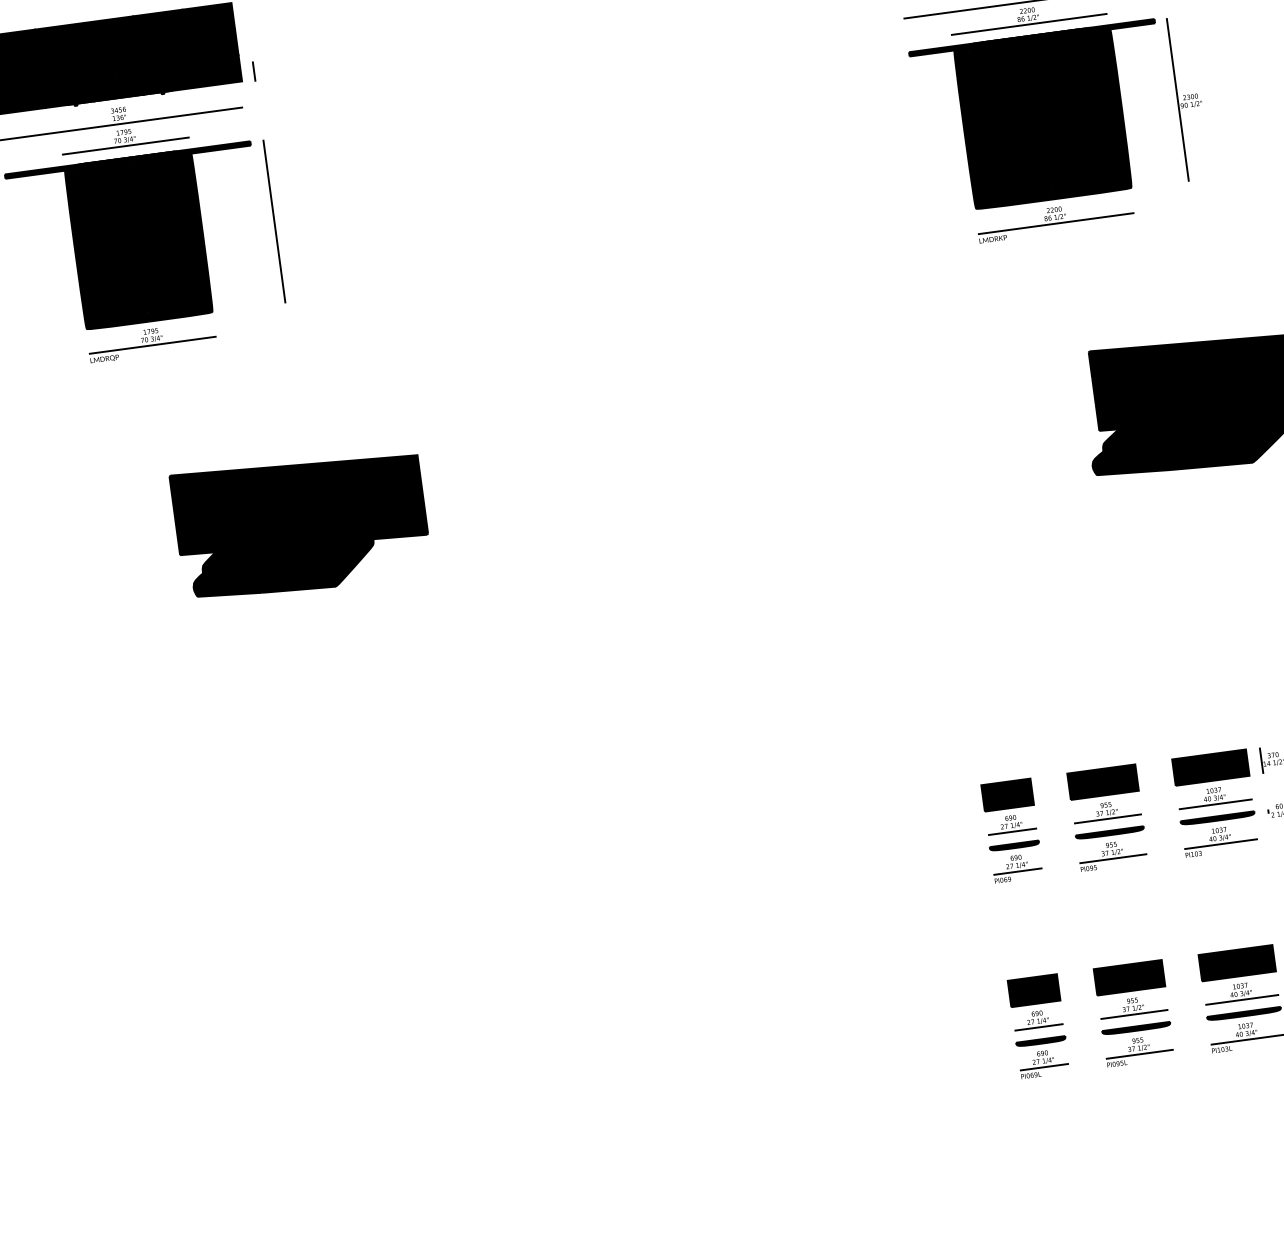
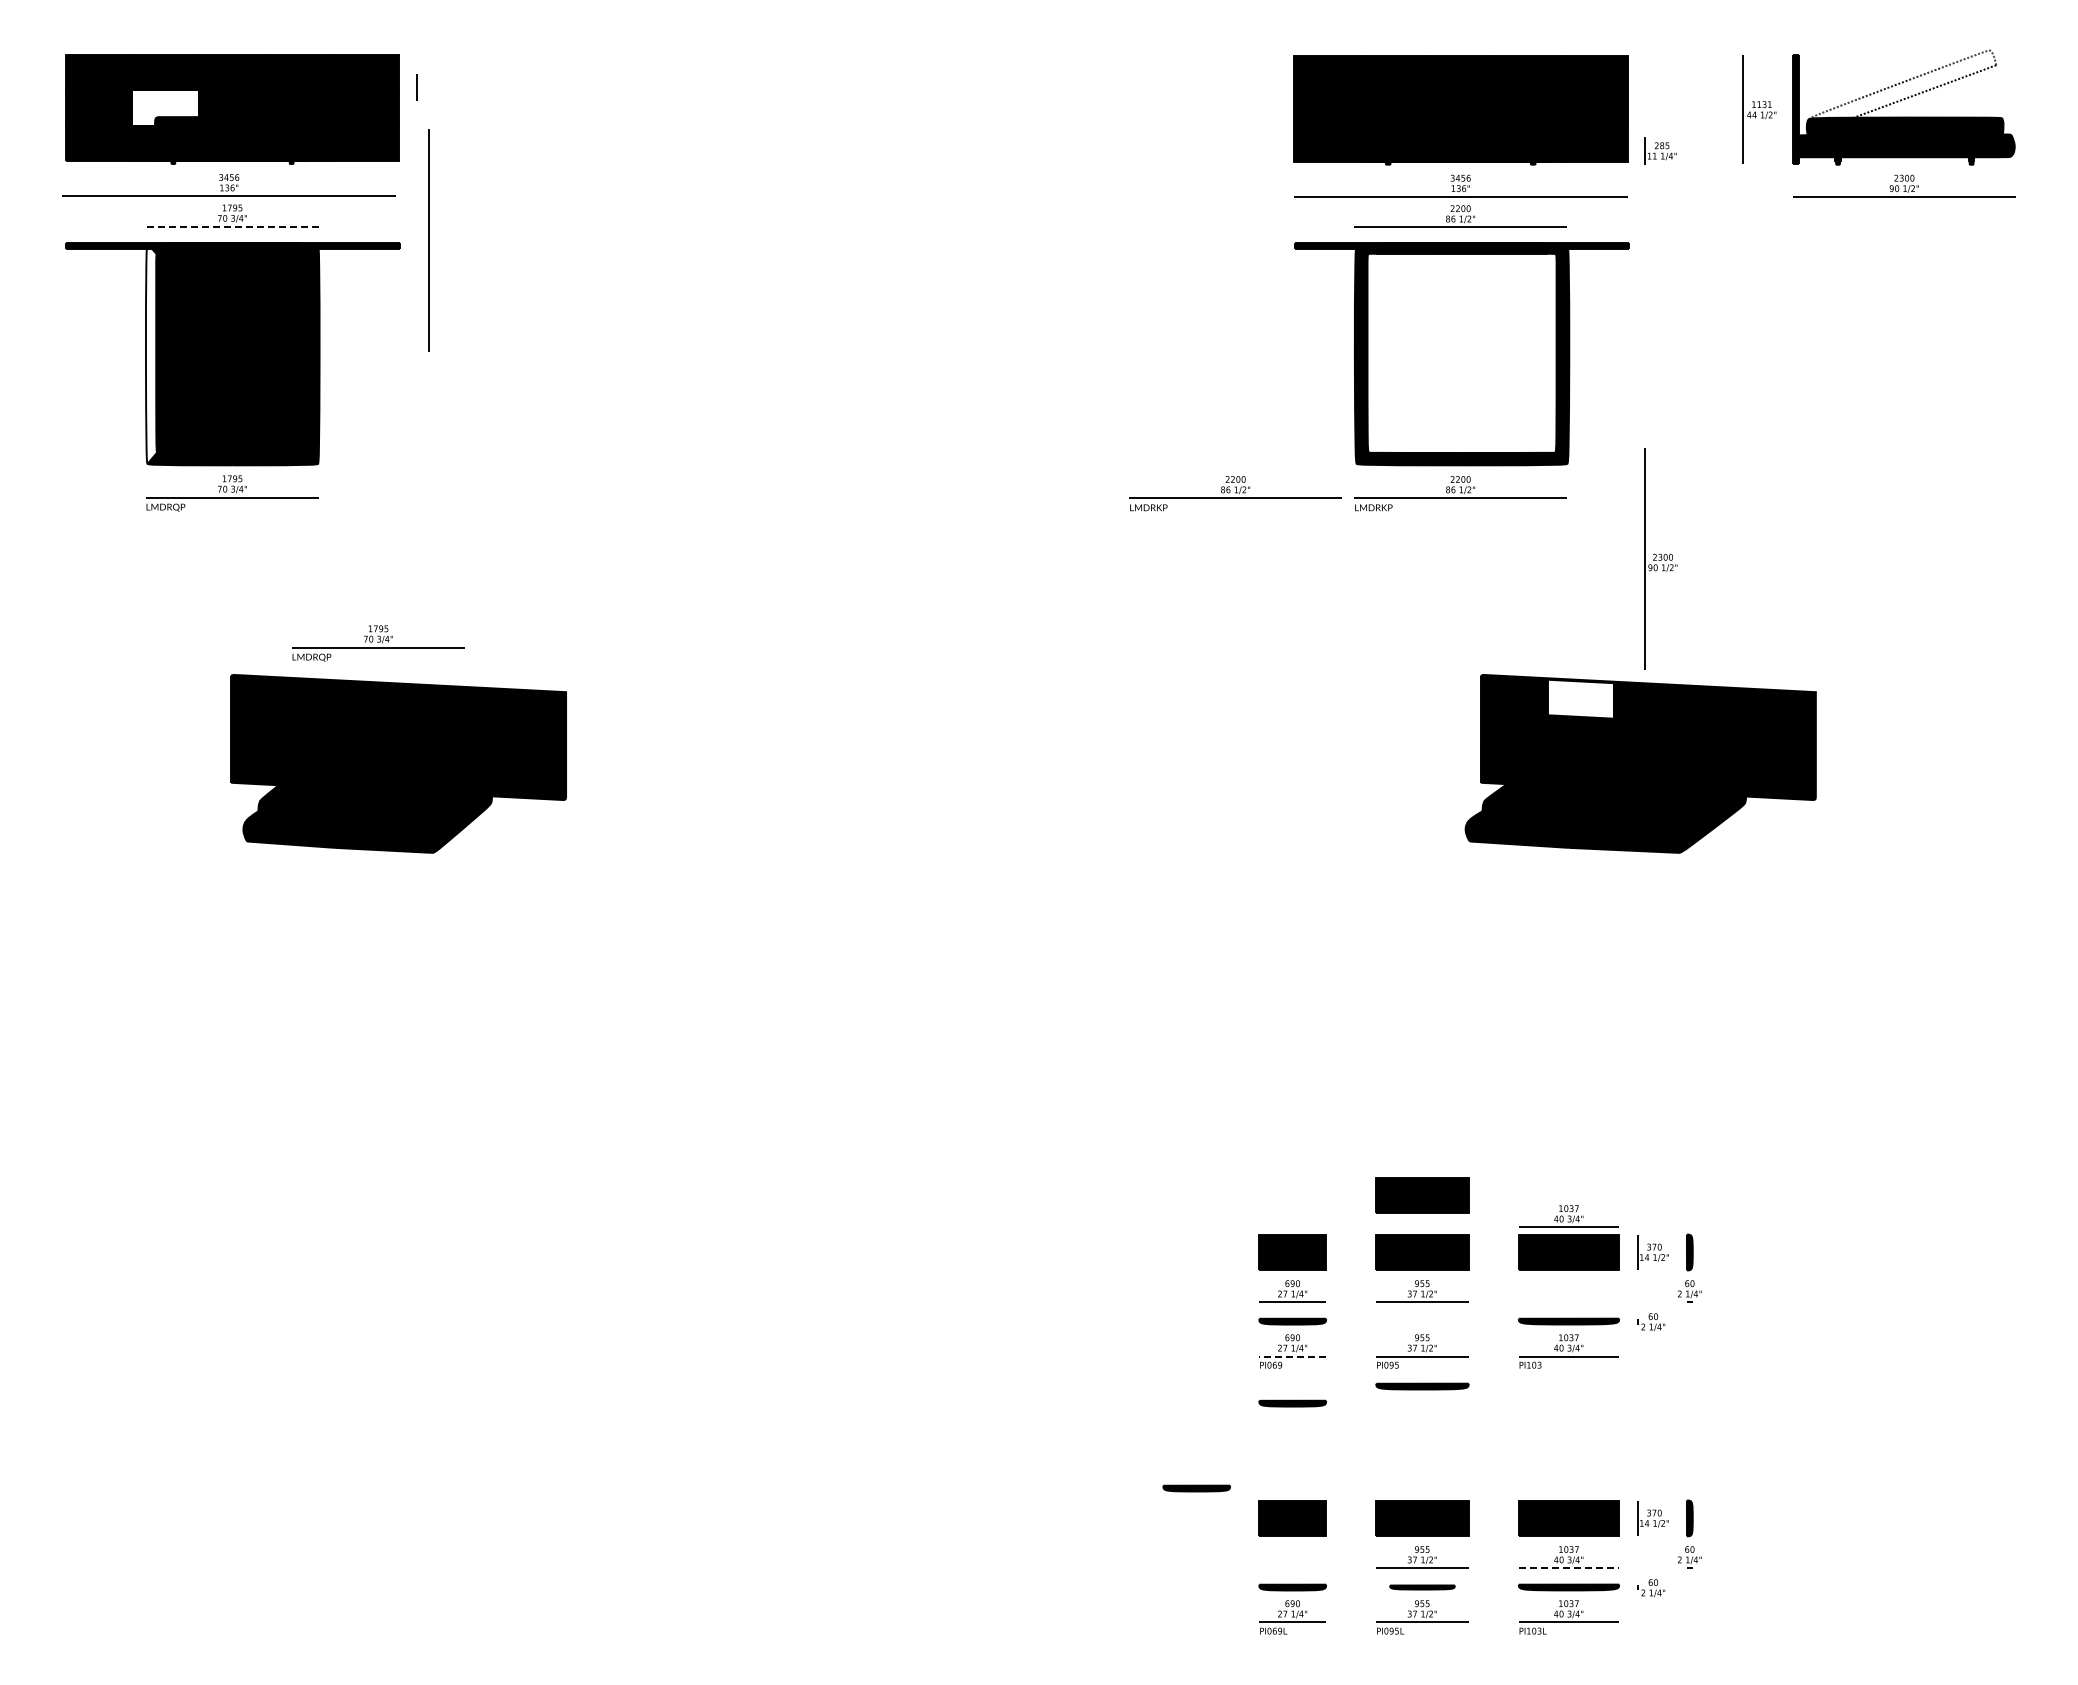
fill: (64, 65) -> (165, 107), removed
line: (253, 71) -> (416, 87), moved
part: (1188, 98) -> (1660, 558), moved
fill: (1042, 116) -> (1461, 352), removed
line: (125, 145) -> (232, 226), solid -> dashed
line: (273, 221) -> (428, 240), moved
part: (890, 242) -> (1235, 493), added
fill: (79, 248) -> (151, 355), removed
fill: (1164, 358) -> (1580, 698), removed
part: (274, 438) -> (378, 643), added
part: (1097, 740) -> (1422, 1195), added
part: (1214, 796) -> (1568, 1216), moved
part: (1109, 832) -> (1422, 1386), moved
line: (1017, 871) -> (1292, 1356), solid -> dashed
part: (1022, 906) -> (1292, 1403), added
part: (960, 978) -> (1196, 1488), added
line: (1242, 999) -> (1569, 1568), solid -> dashed
part: (1037, 1019) -> (1292, 1557), removed
part: (1136, 1028) -> (1422, 1587), size x0.7

